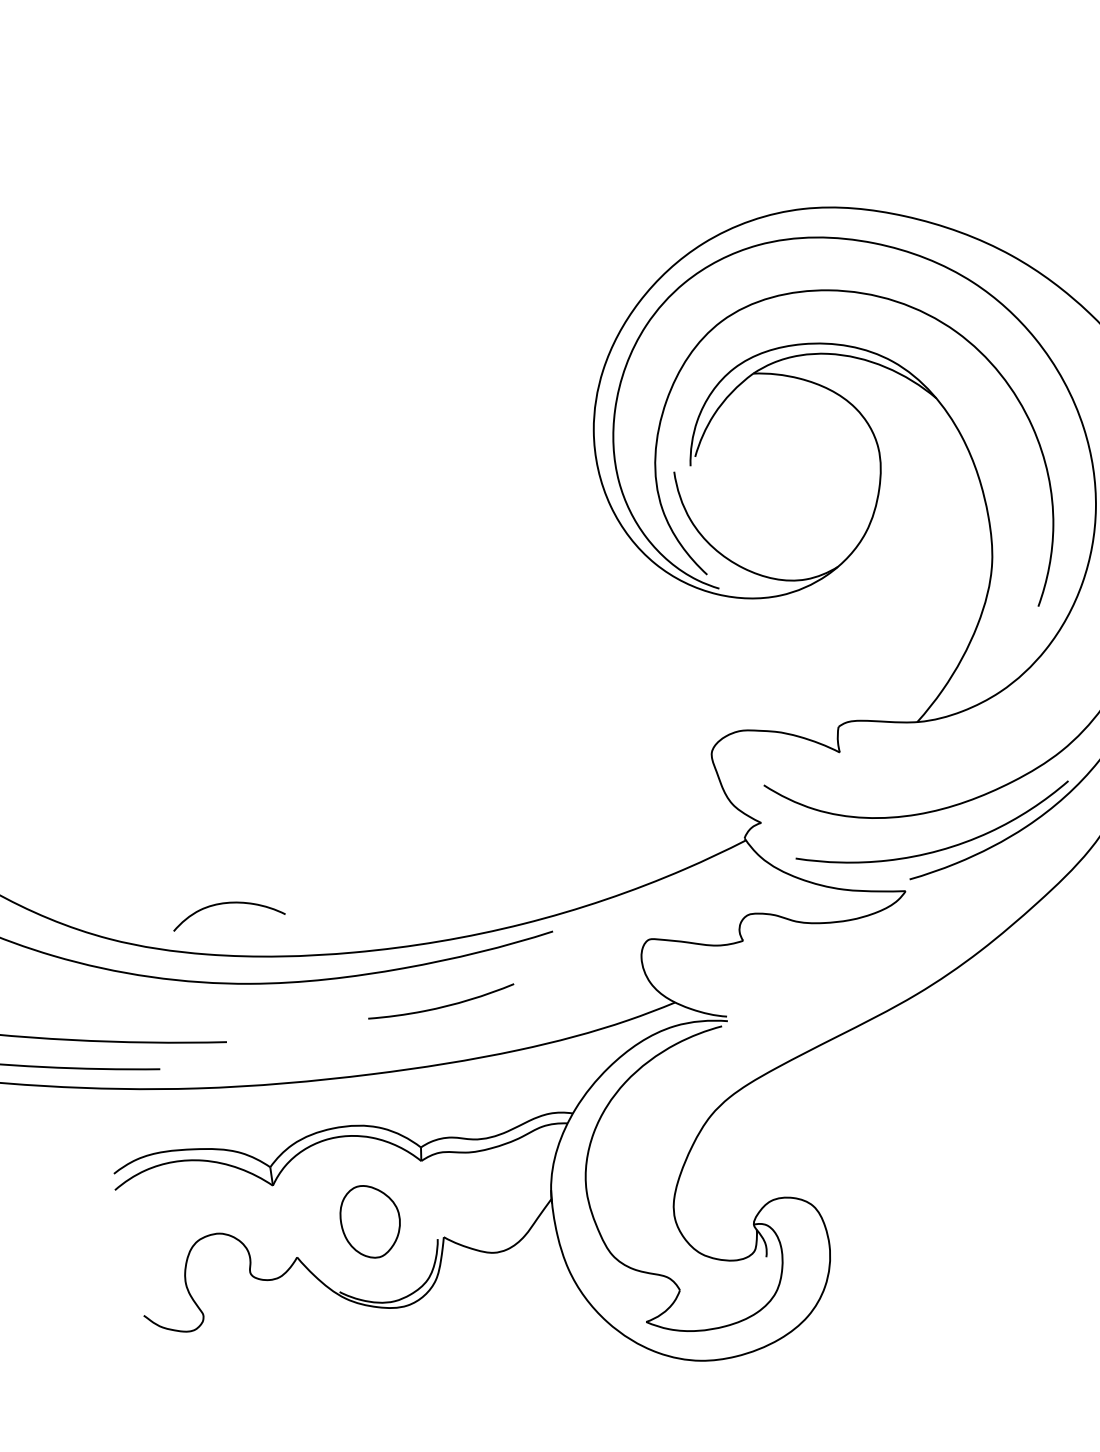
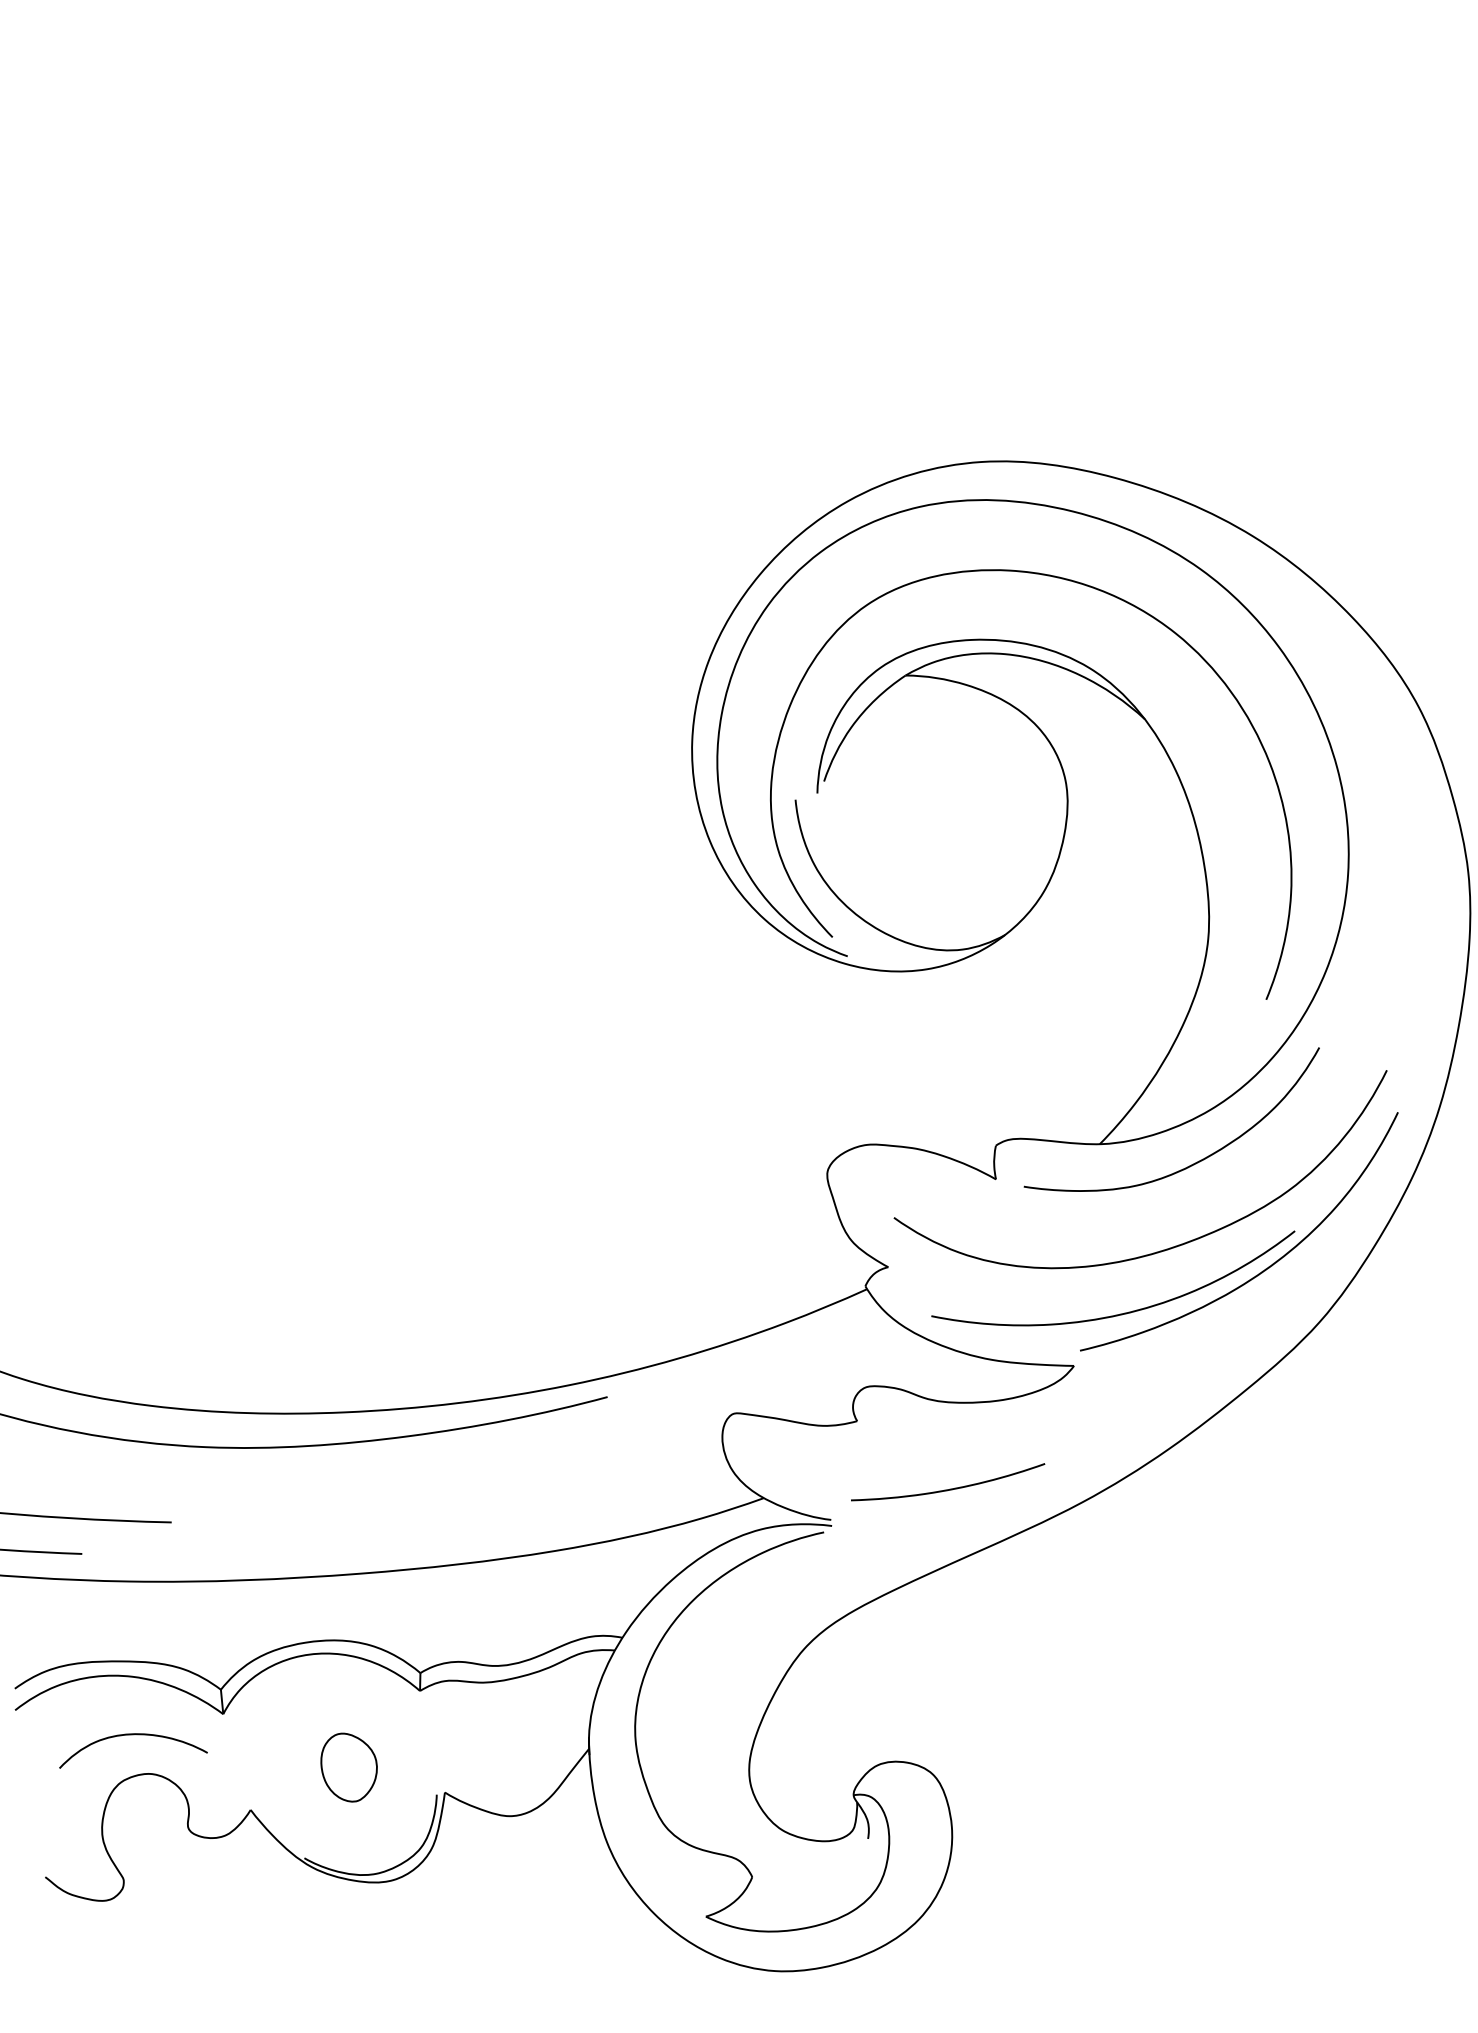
curve: (989, 733) -> (1193, 1163), added
curve: (228, 903) -> (133, 1735), moved
curve: (442, 1006) -> (949, 1488), moved
part: (369, 1221) -> (348, 1767), size x0.71

